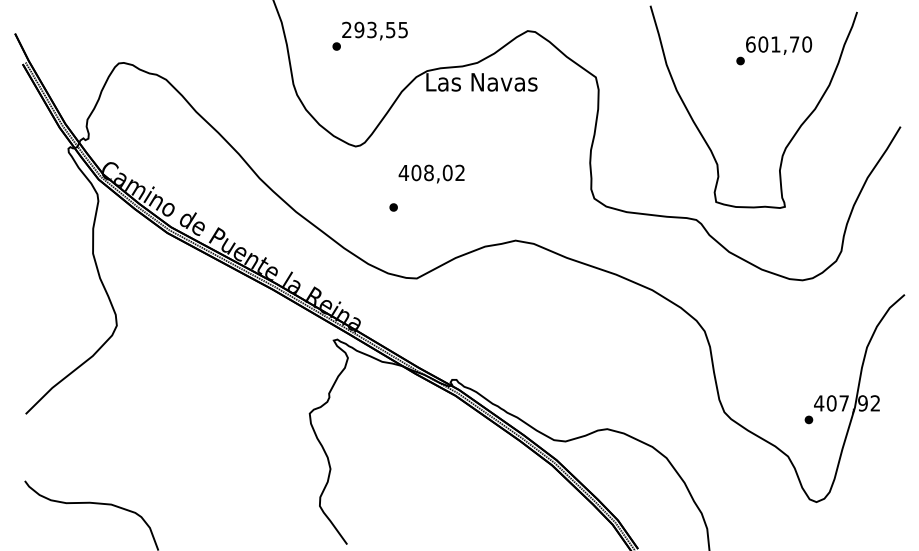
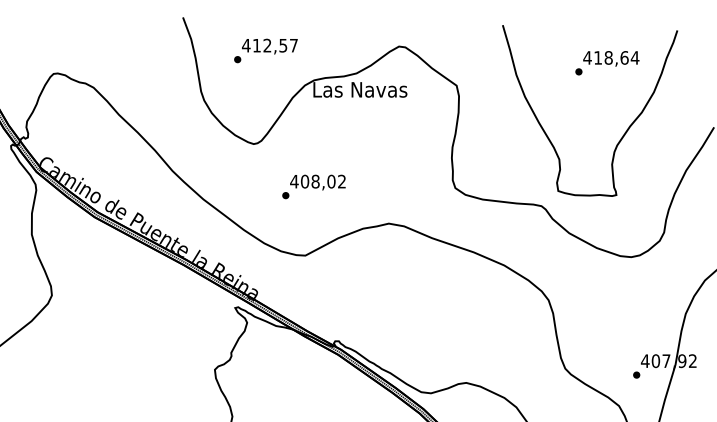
text: (374, 29) -> (269, 45), 293,55 -> 412,57
text: (778, 44) -> (610, 57), 601,70 -> 418,64
text: (431, 173) -> (317, 182), moved

